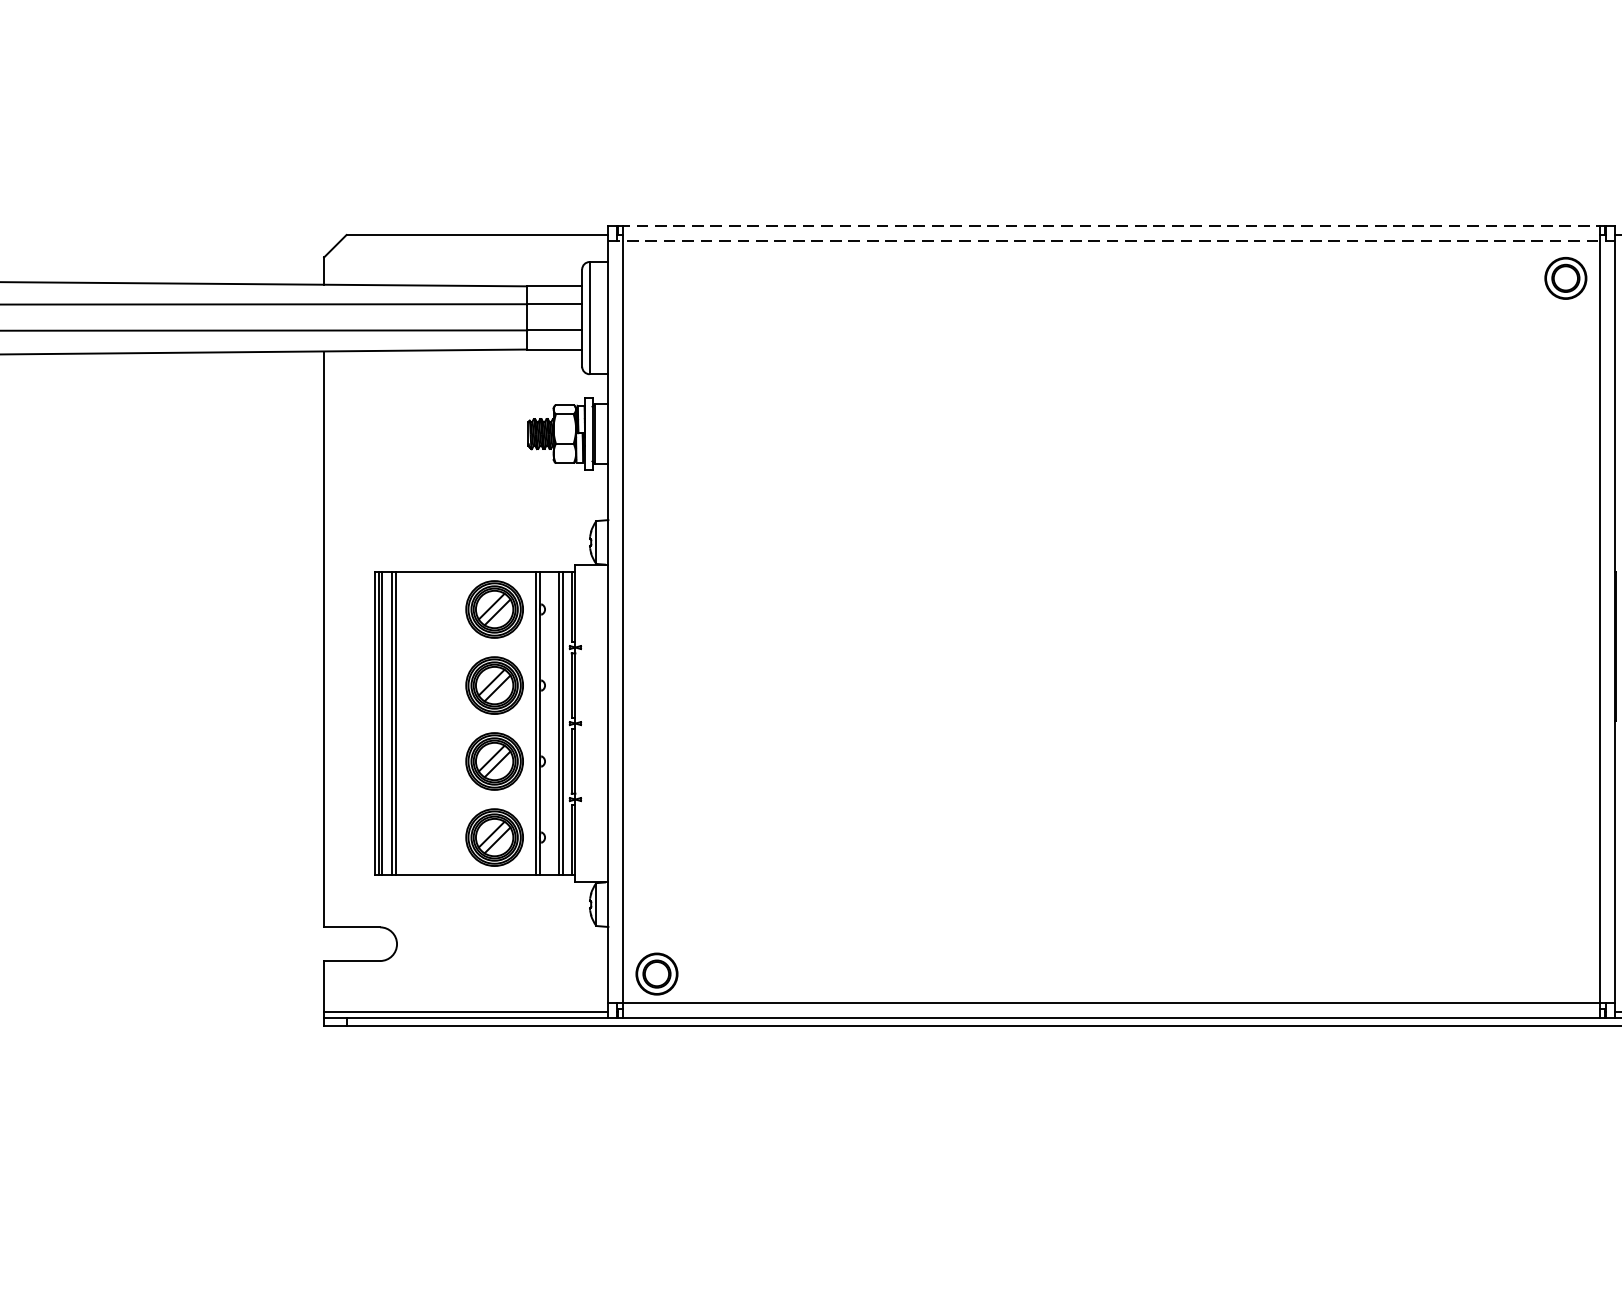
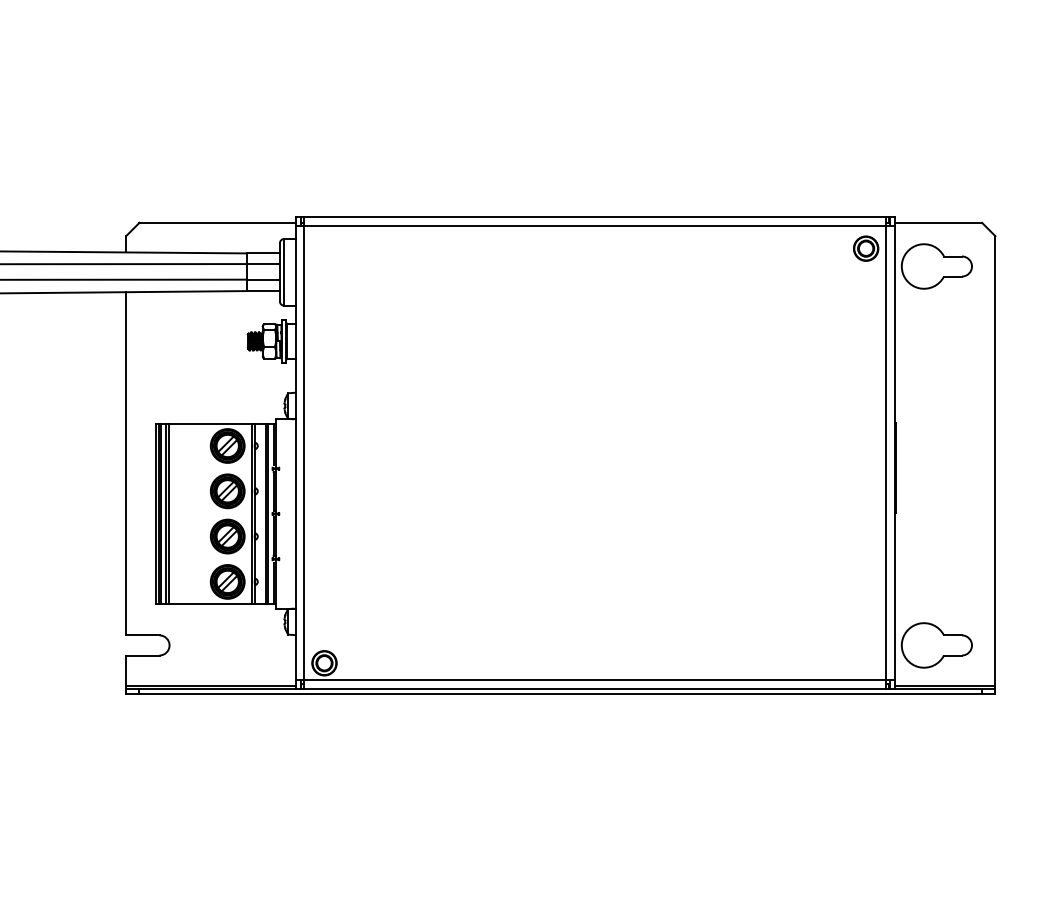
line: (1111, 226) -> (595, 217), dashed -> solid
line: (1111, 241) -> (595, 226), dashed -> solid

